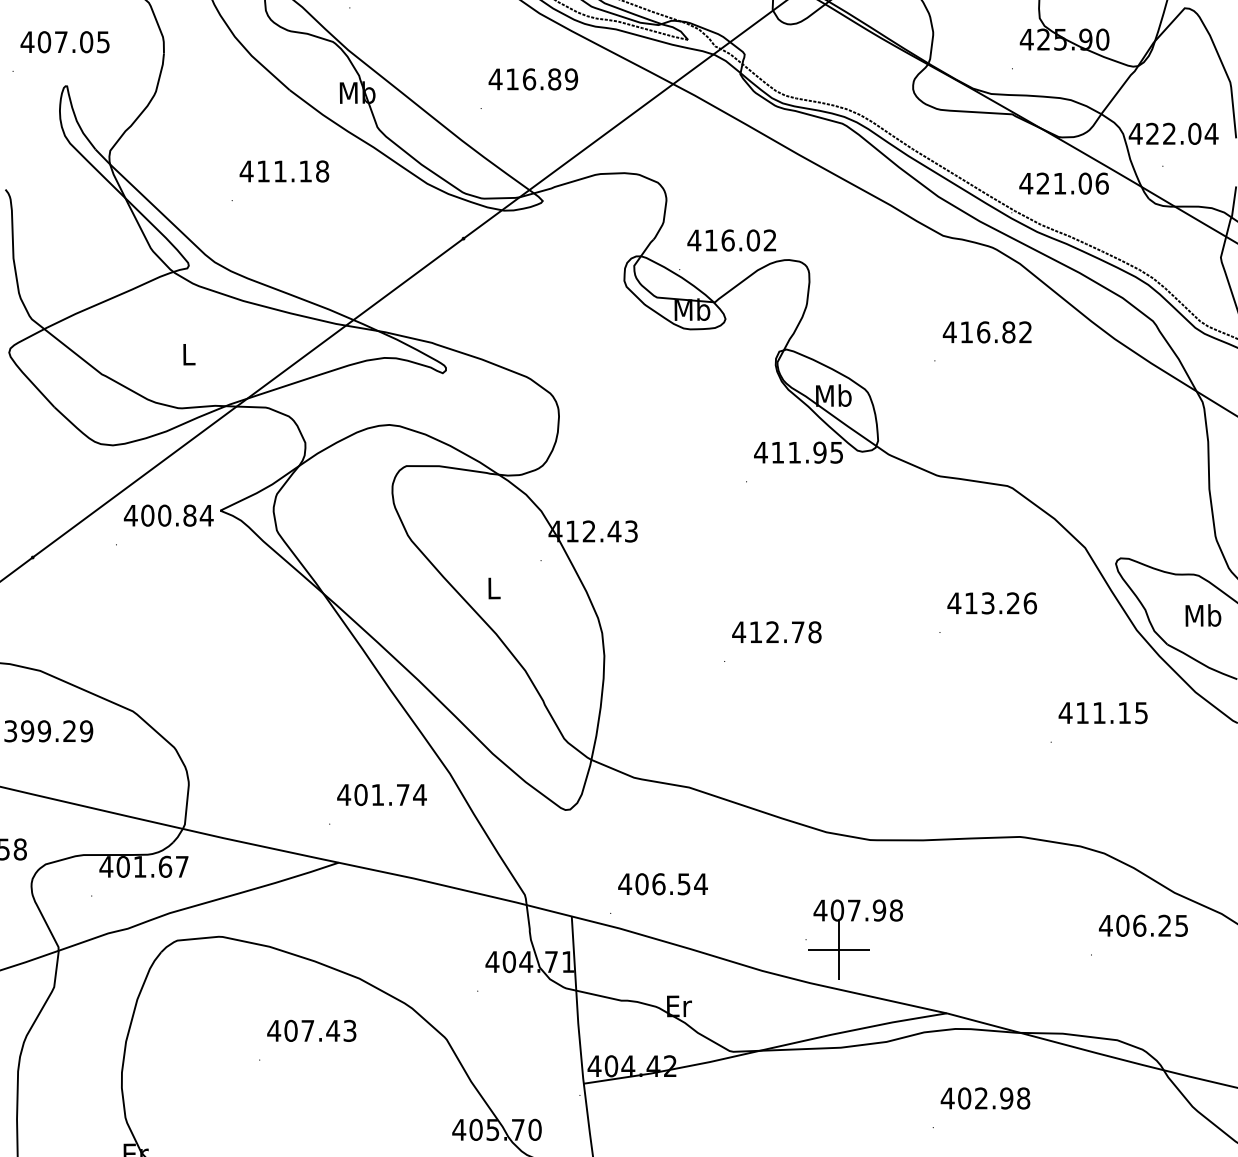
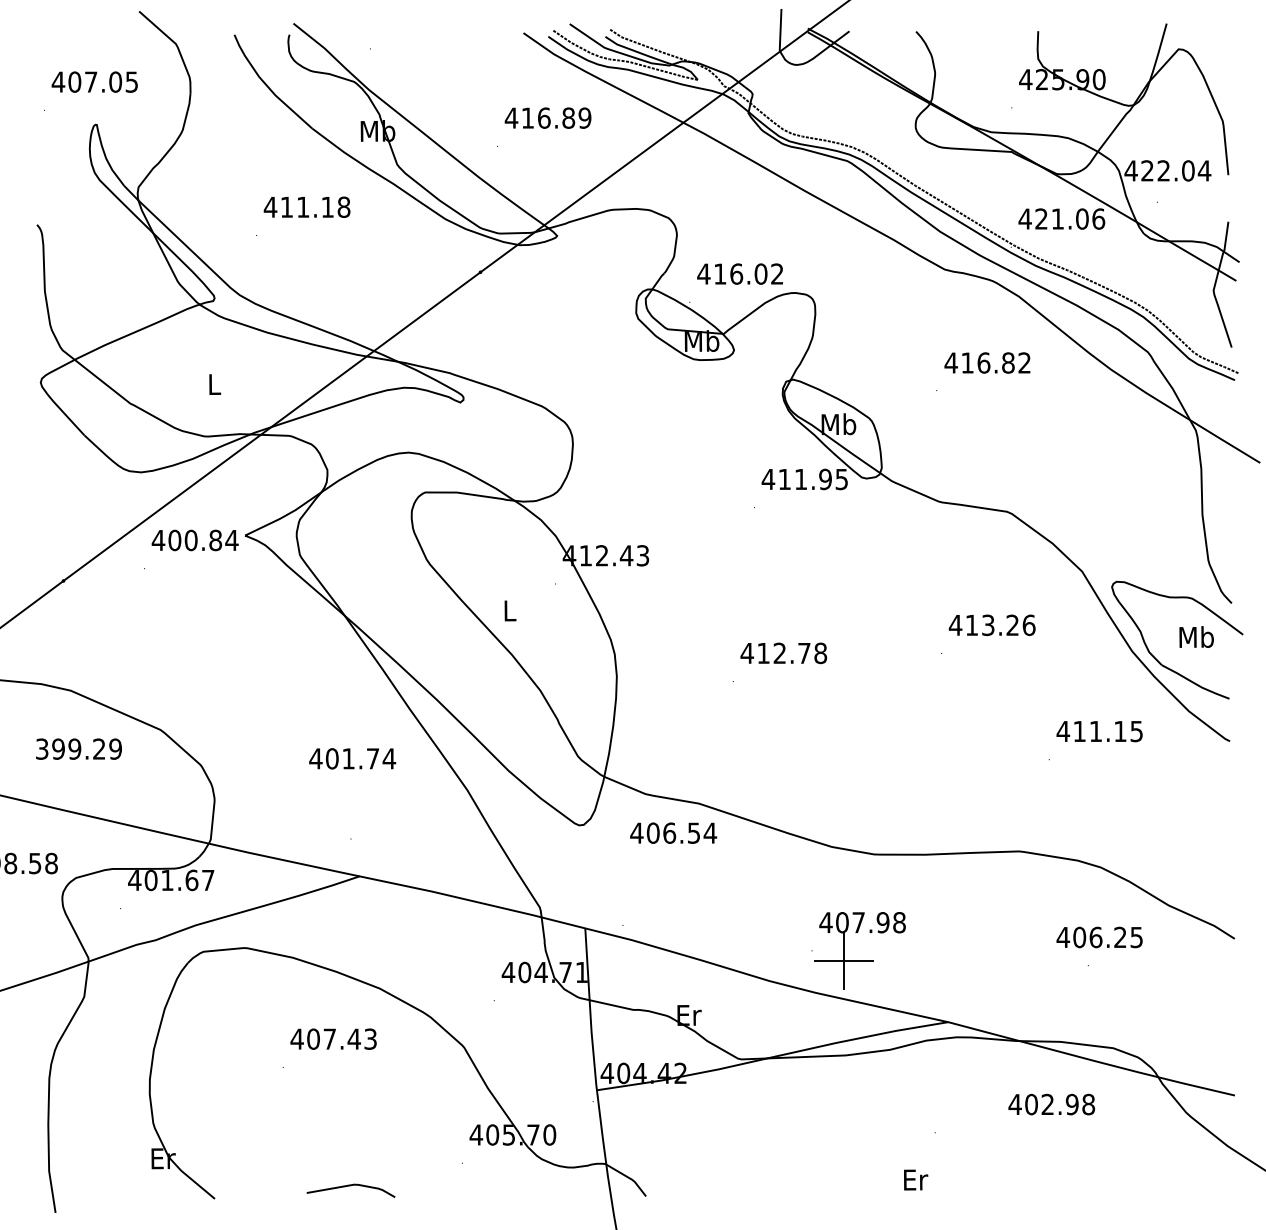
text: (381, 794) -> (352, 758), moved
text: (662, 883) -> (673, 832), moved
text: (1143, 925) -> (1099, 937), moved
text: (985, 1098) -> (1051, 1104), moved

